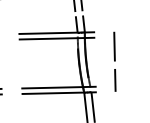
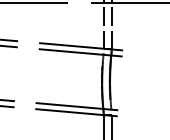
line: (115, 62) -> (141, 85), removed

